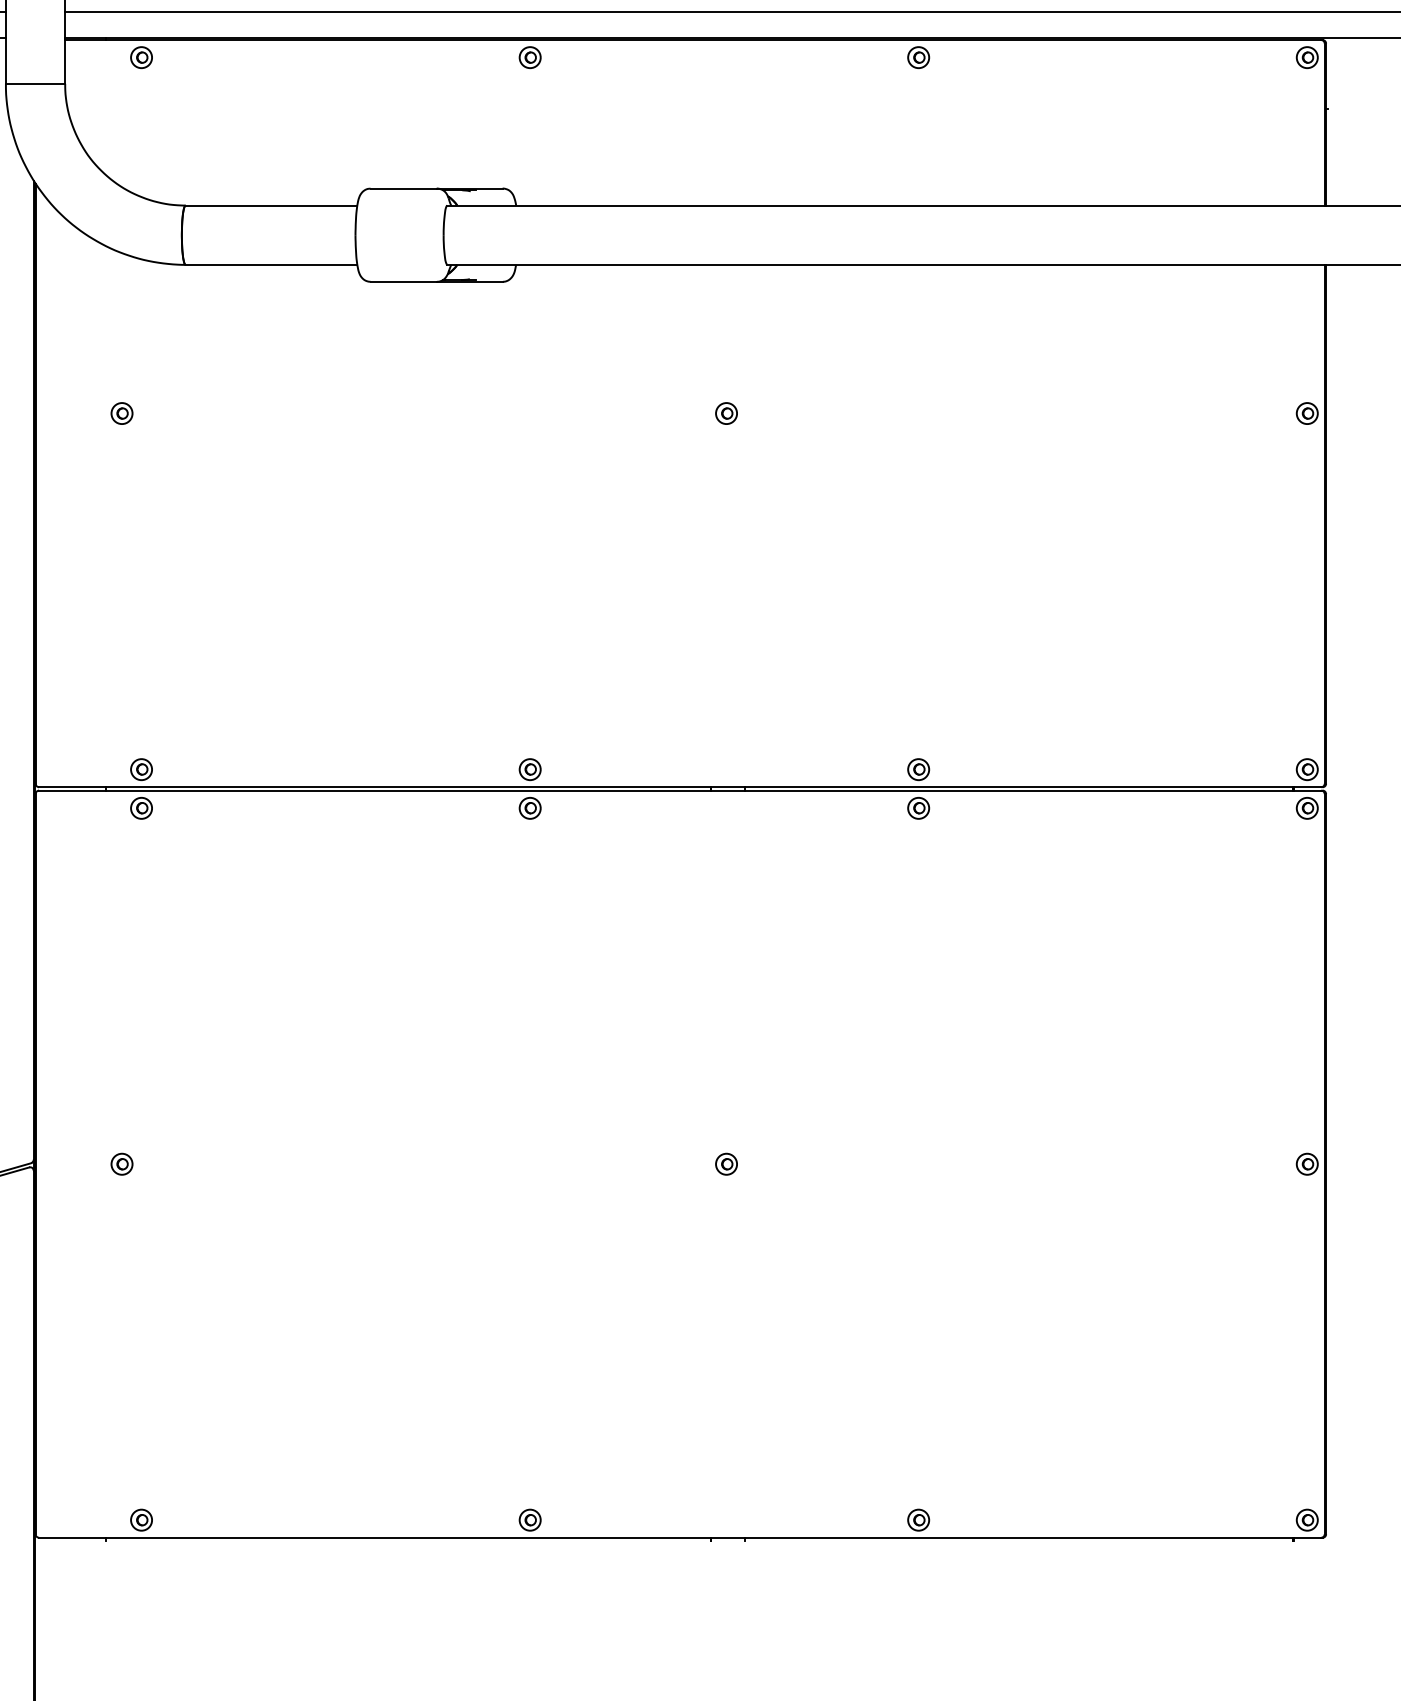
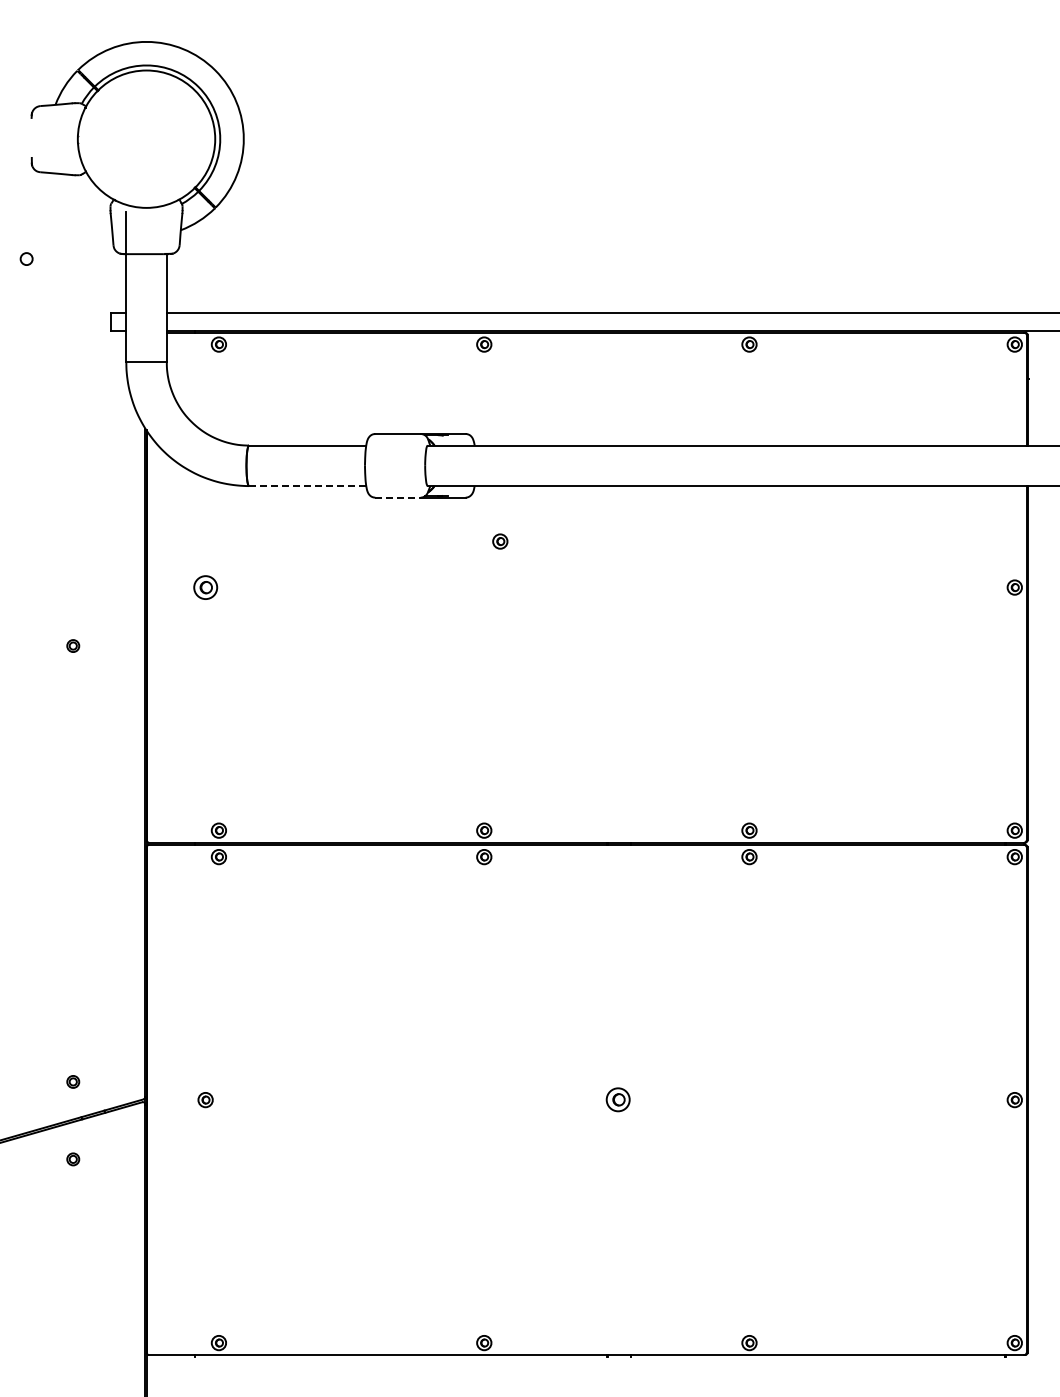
line: (271, 265) -> (307, 486), solid -> dashed
line: (403, 281) -> (397, 497), solid -> dashed
part: (121, 413) -> (205, 587), size x1.6
part: (726, 413) -> (500, 541), moved
part: (726, 1164) -> (618, 1100), size x1.6

